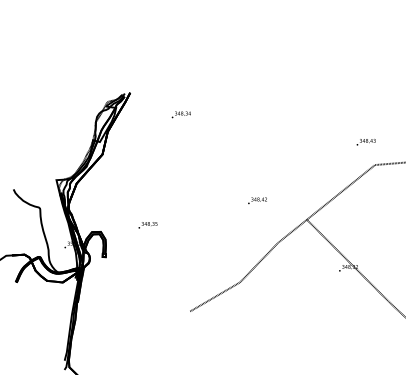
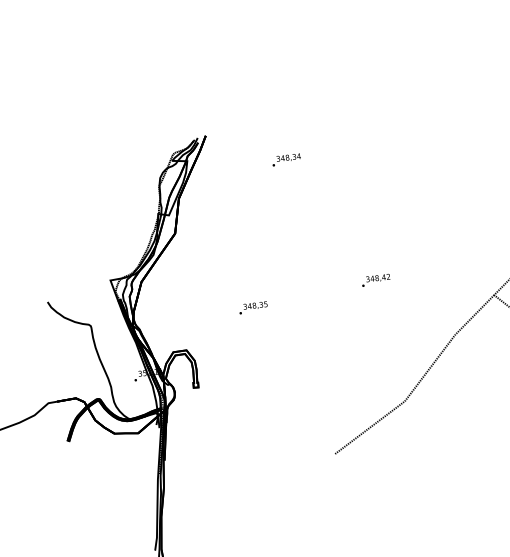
text: (257, 200) -> (375, 279), moved
text: (147, 225) -> (252, 308), moved

